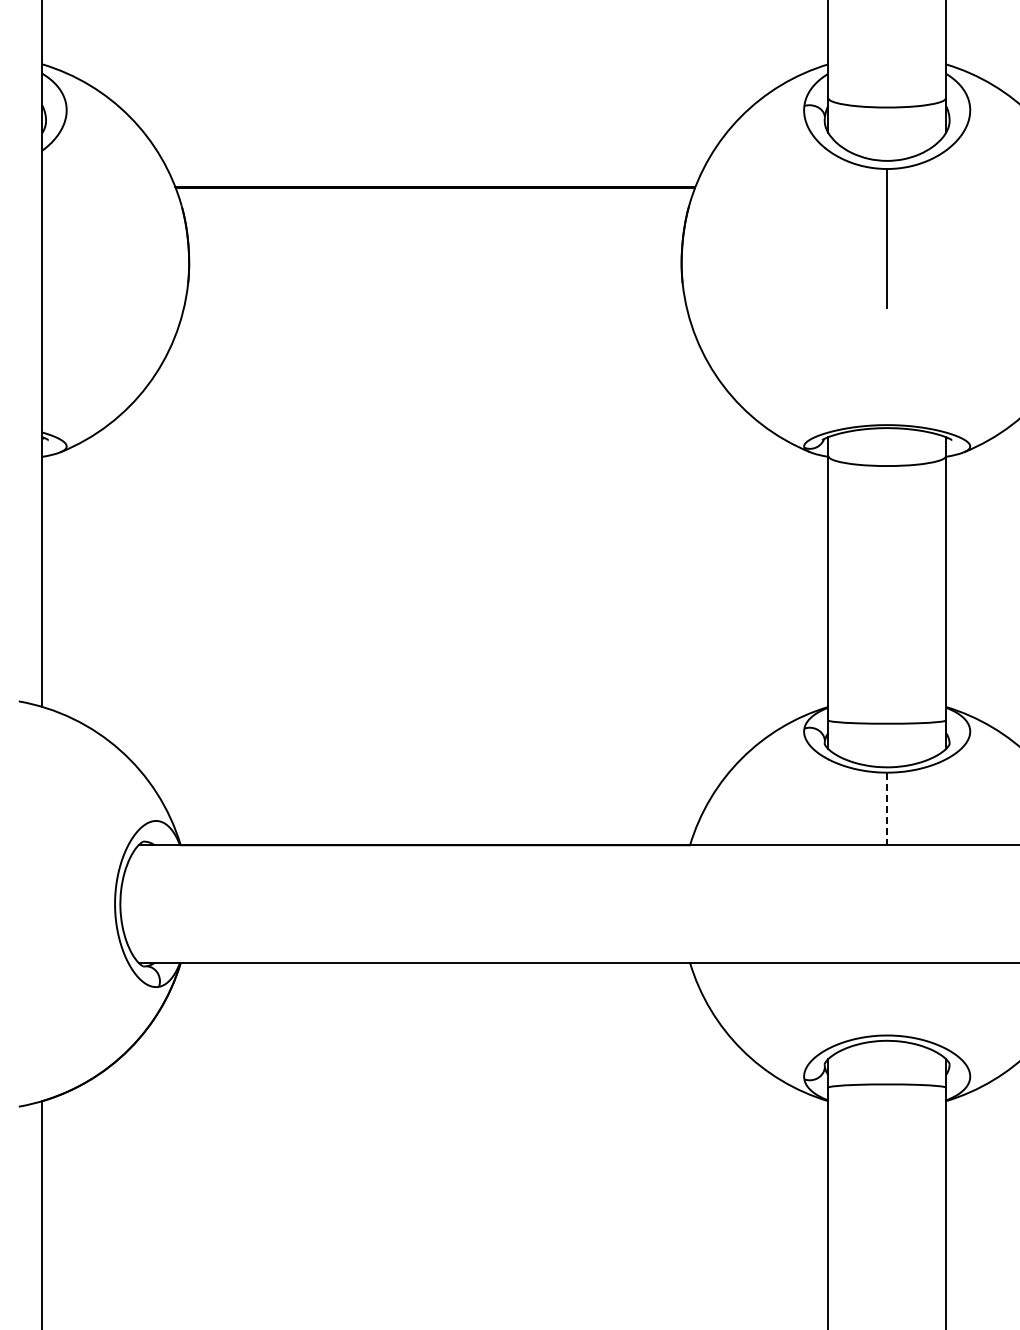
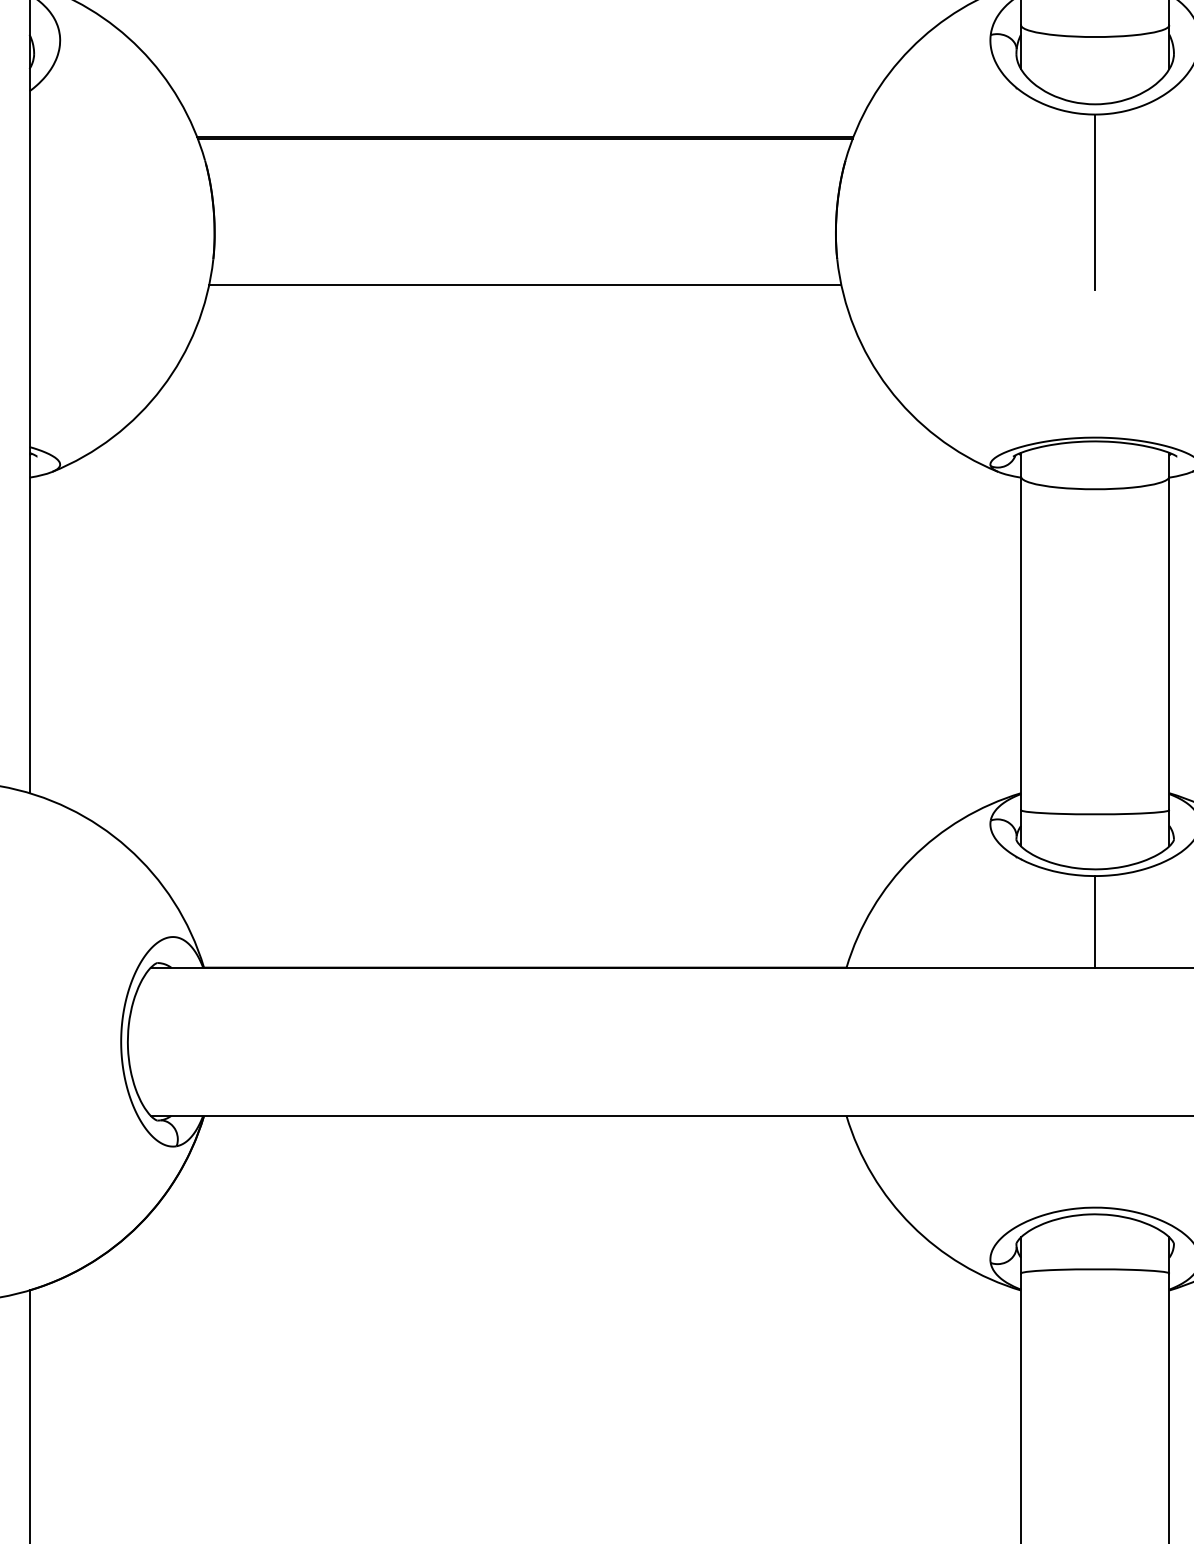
line: (435, 304) -> (525, 285), added
line: (887, 809) -> (1095, 922), dashed -> solid

